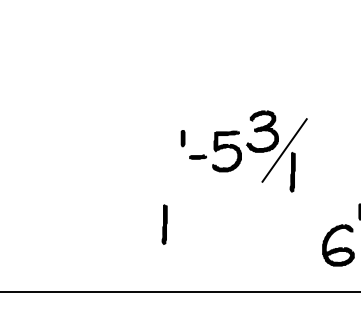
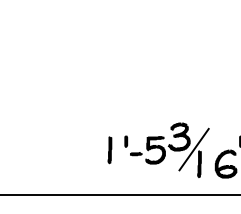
part: (243, 150) -> (166, 149), moved

